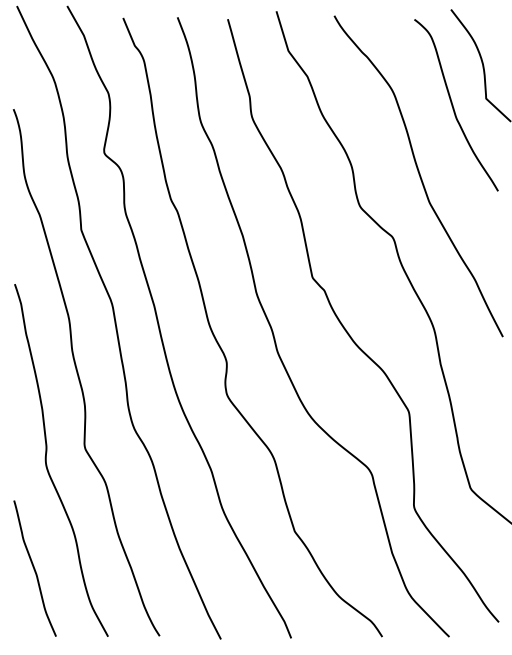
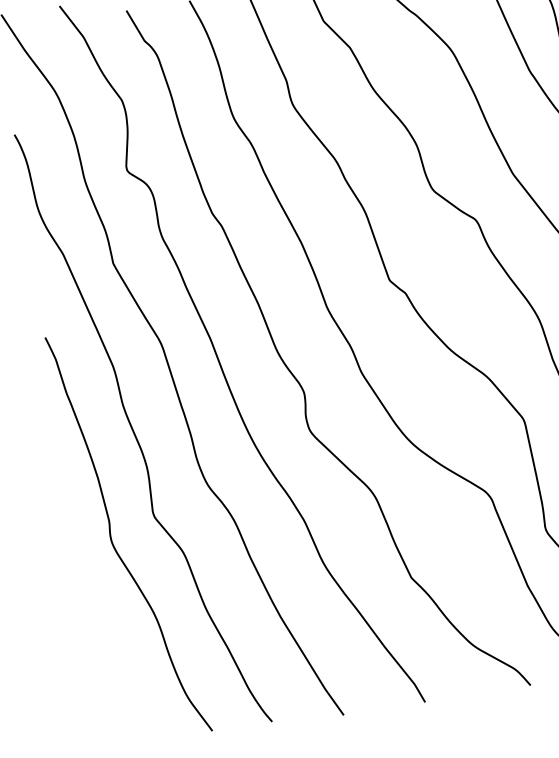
curve: (34, 568) -> (115, 664), removed

